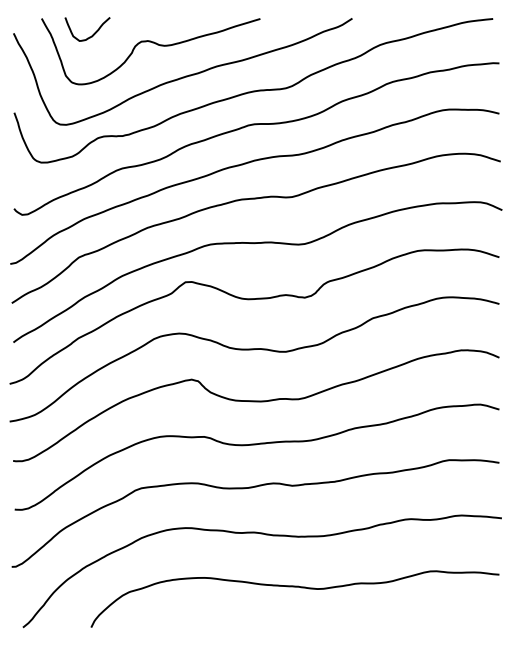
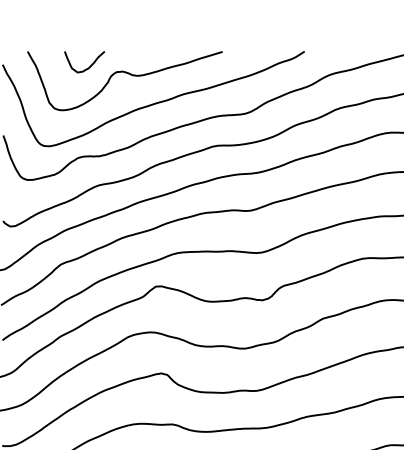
curve: (92, 34) -> (89, 66), moved

